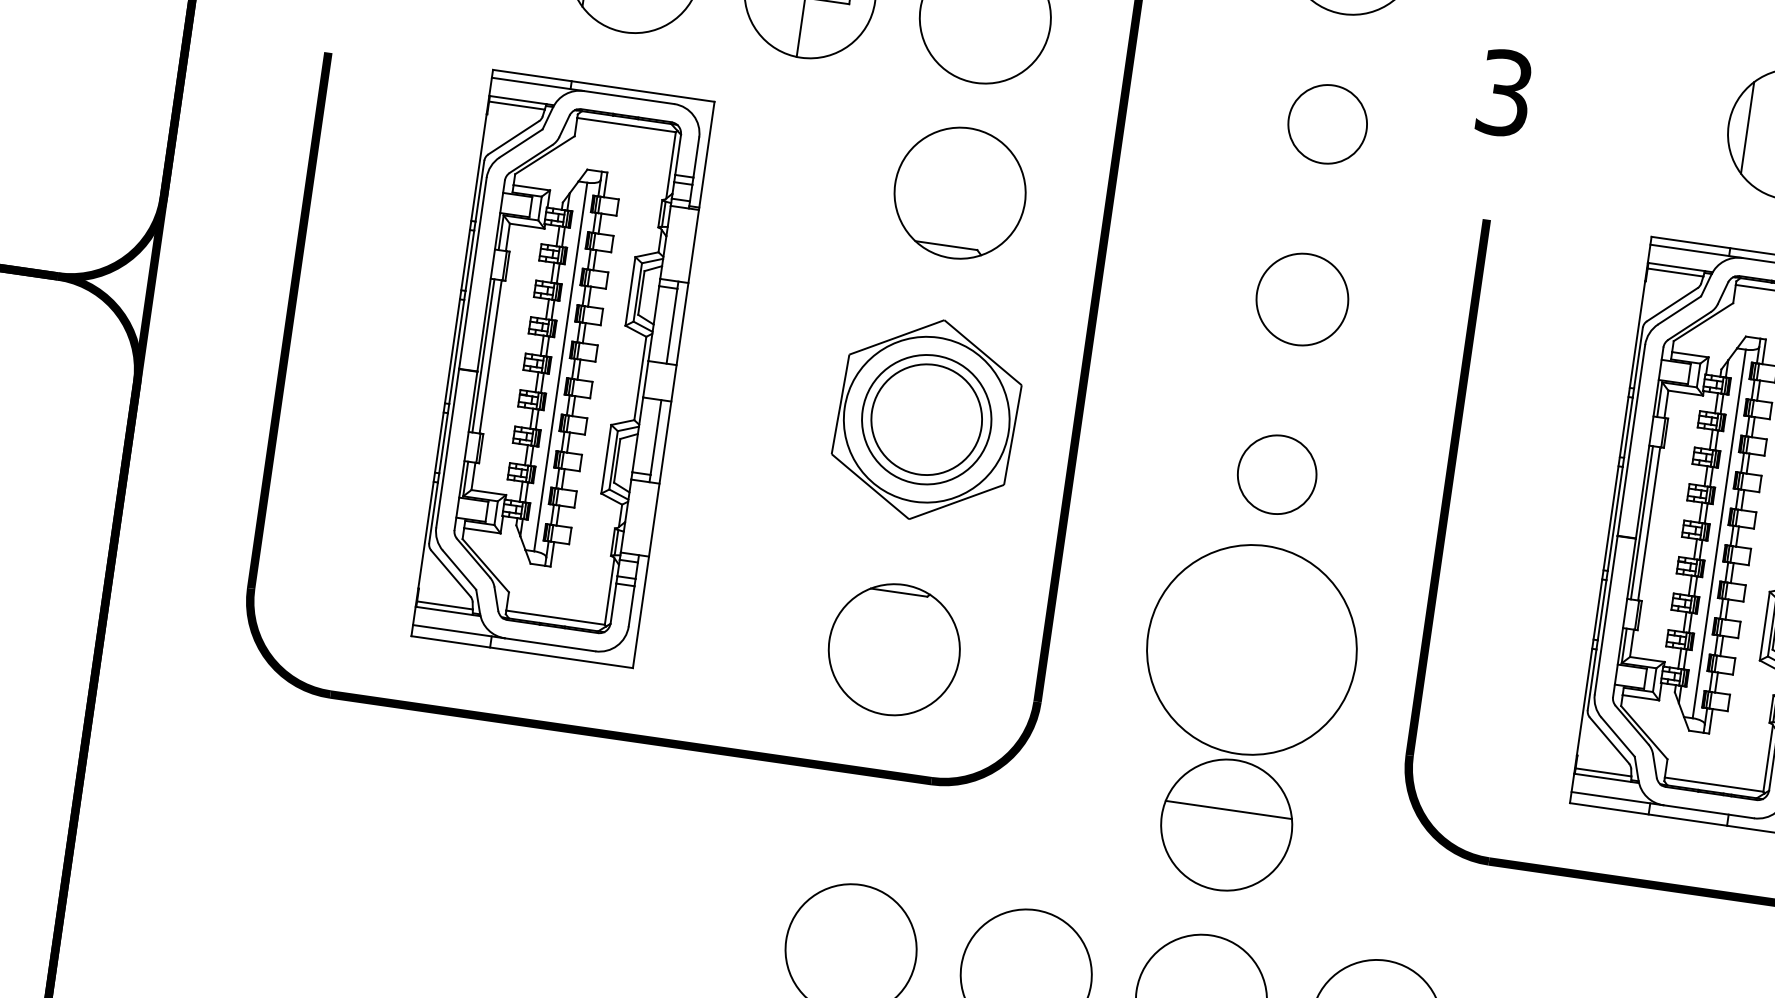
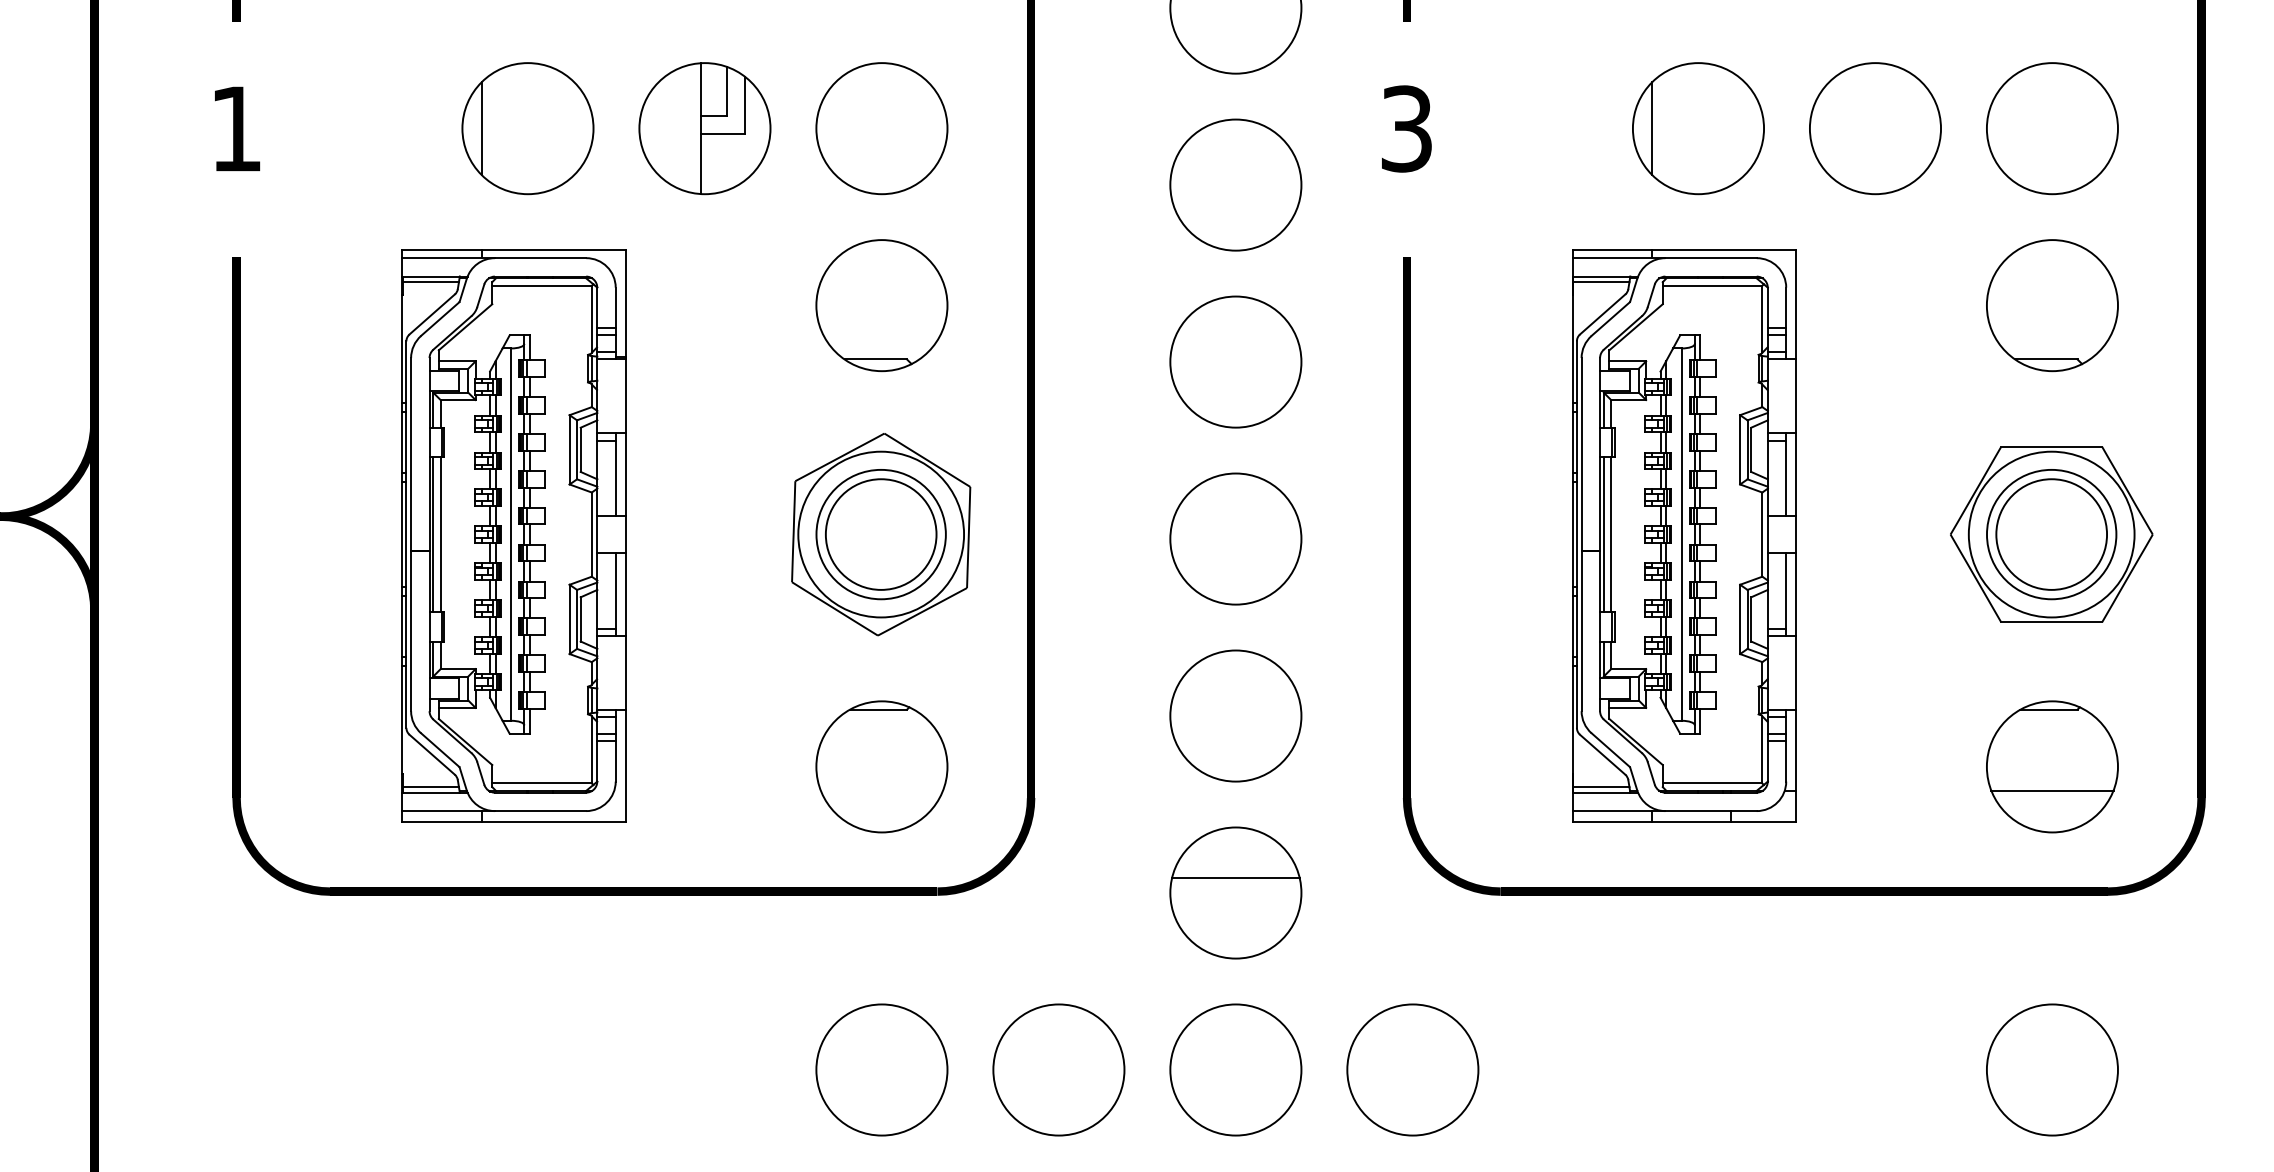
circle: (1327, 123) -> (1235, 184), size x1.67
circle: (1302, 298) -> (1235, 361), size x1.43
circle: (1276, 474) -> (1235, 538), size x1.67
circle: (1251, 649) -> (1235, 715), size x0.62

